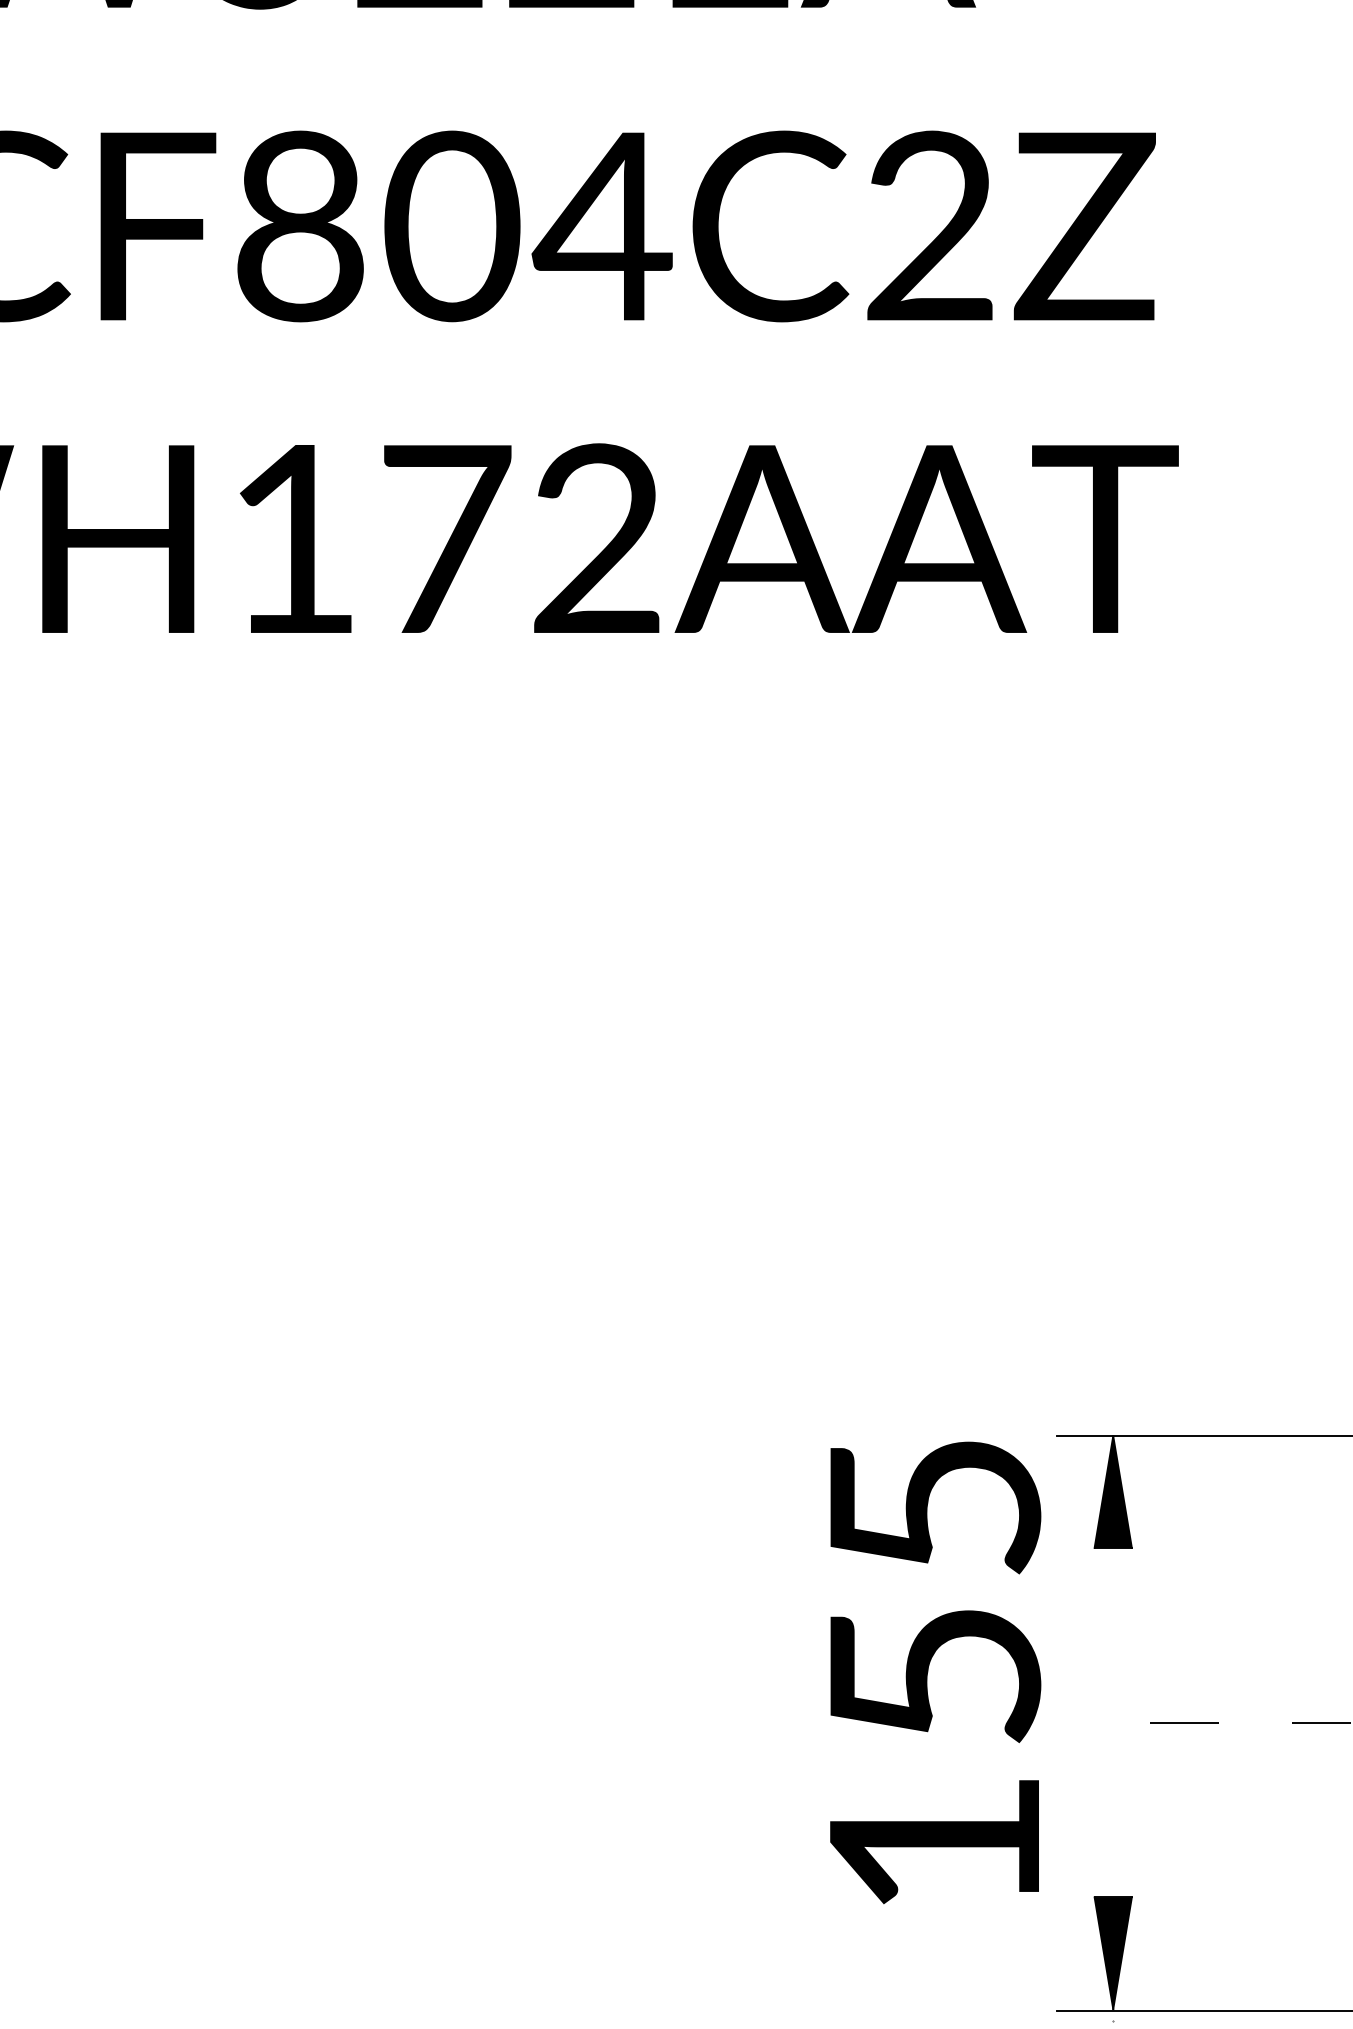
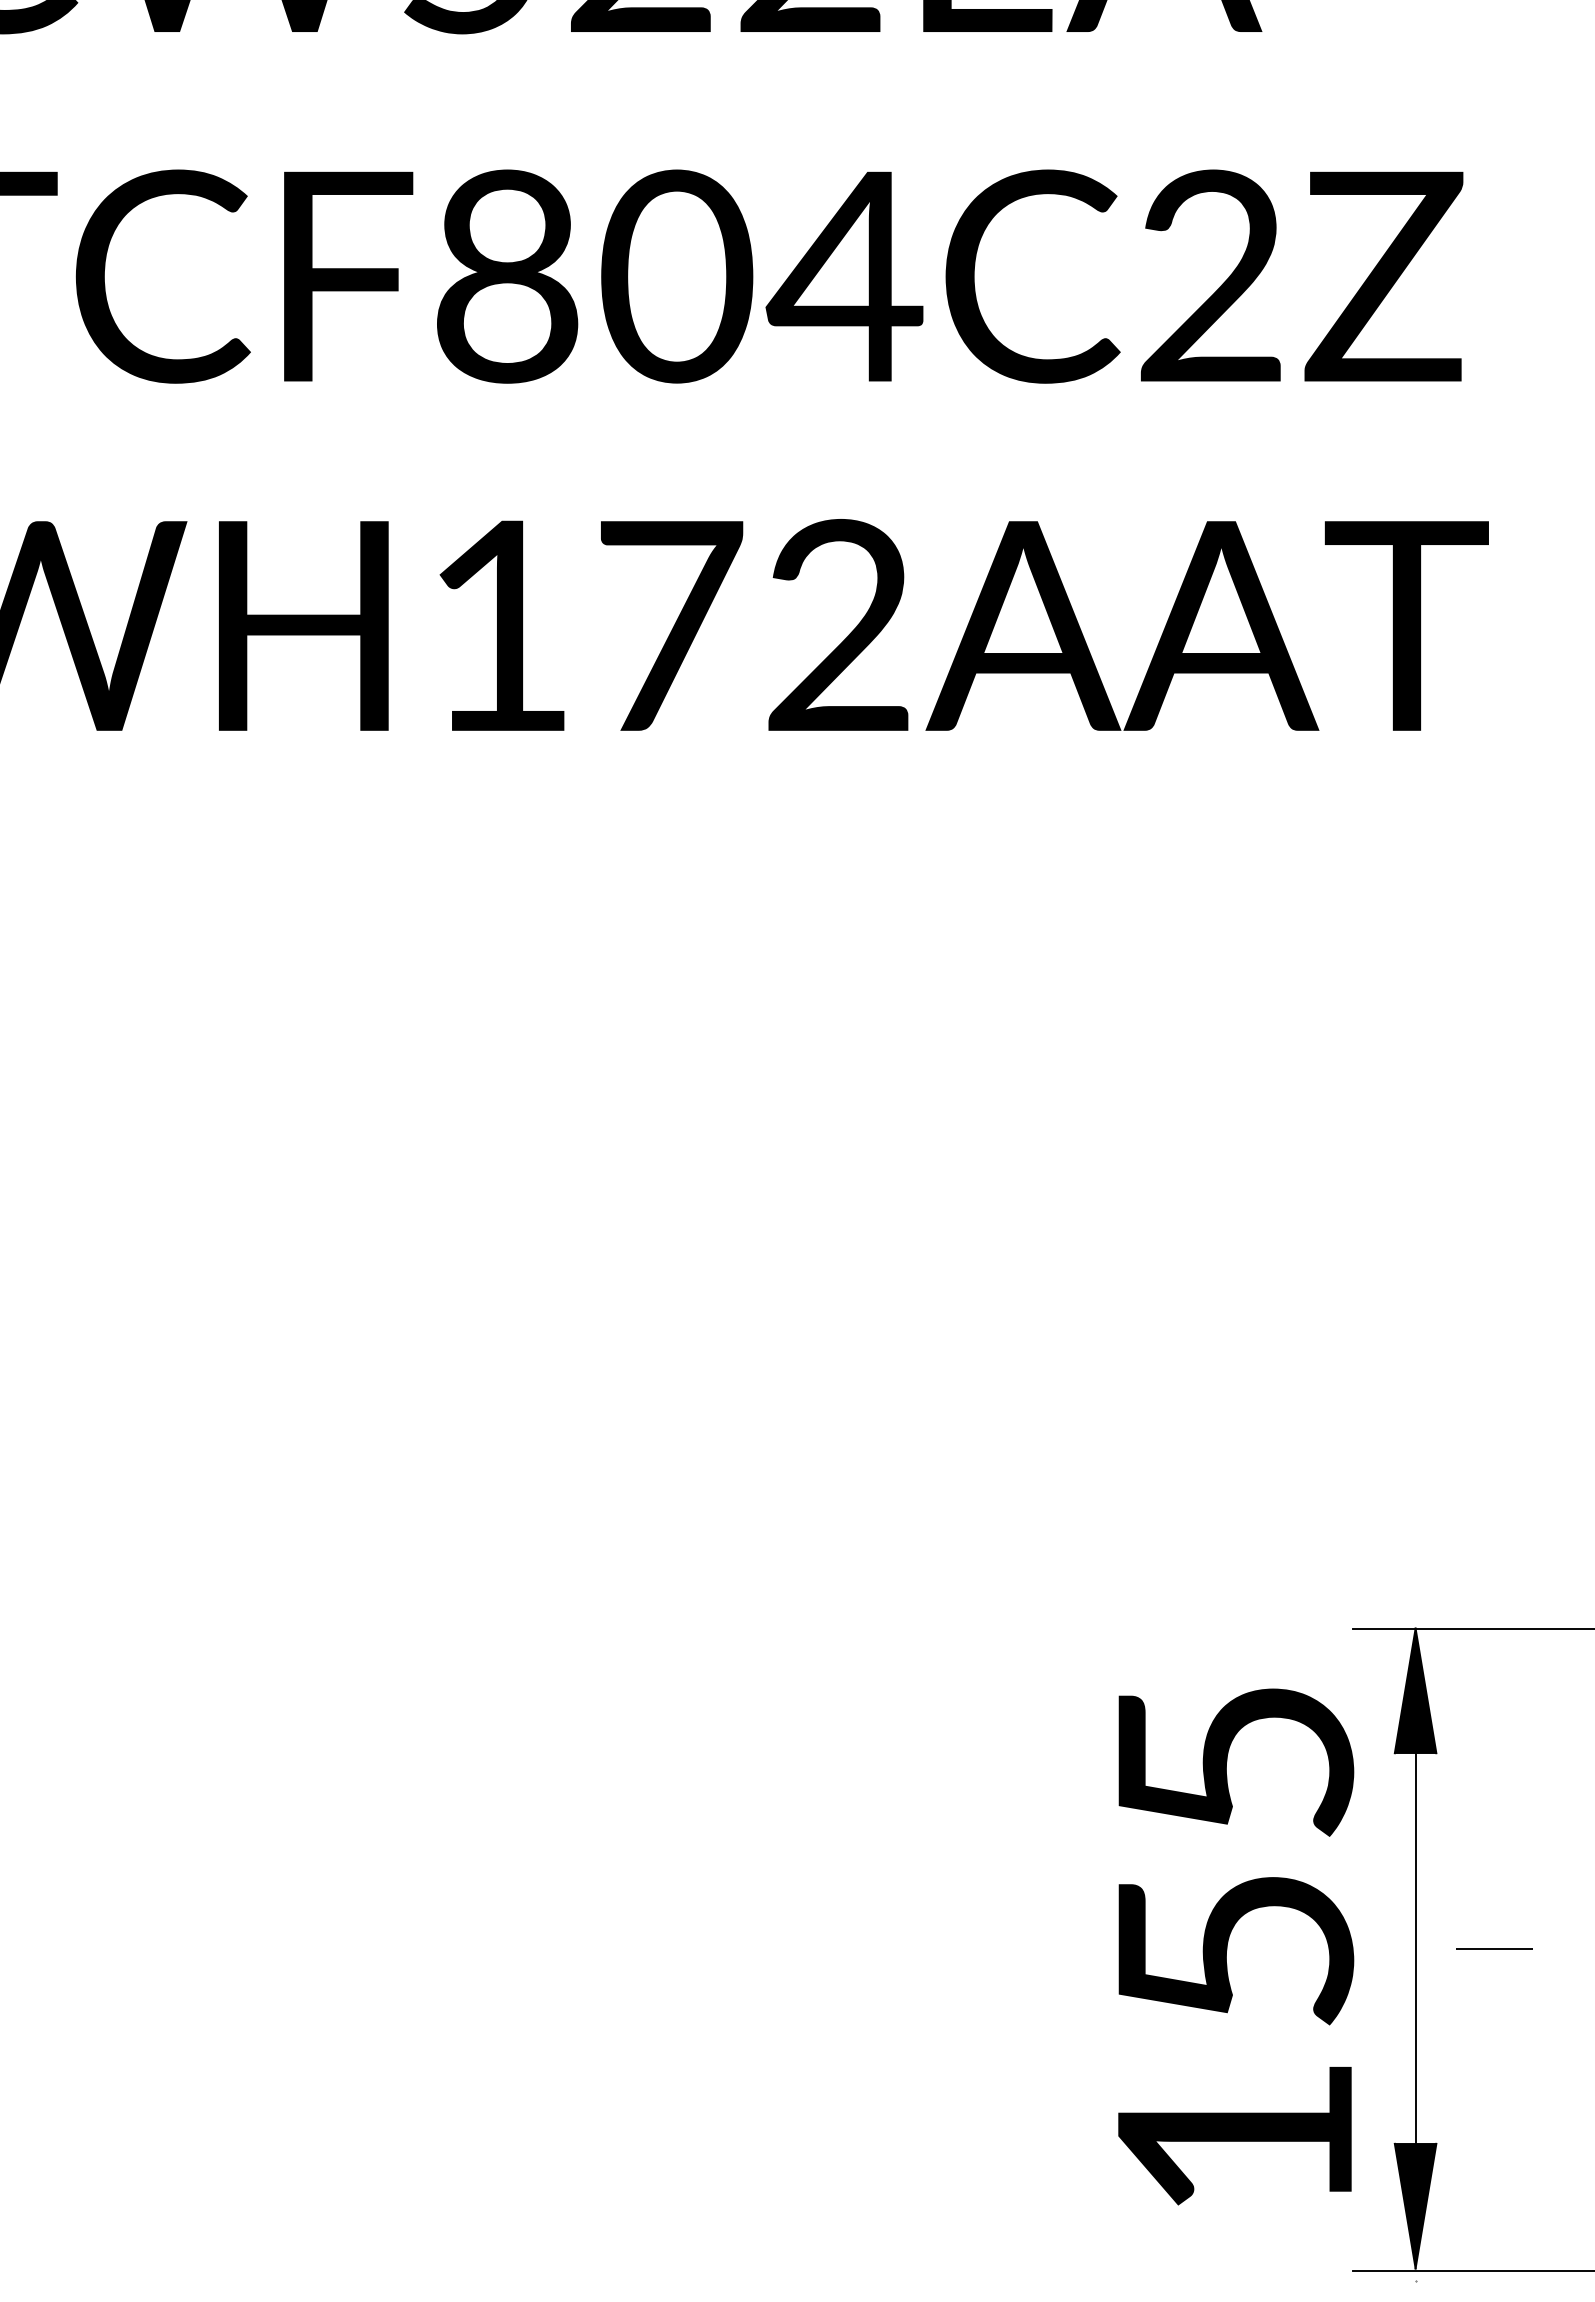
text: (935, 1672) -> (1236, 1946), moved
line: (1113, 1728) -> (1415, 1954), added

